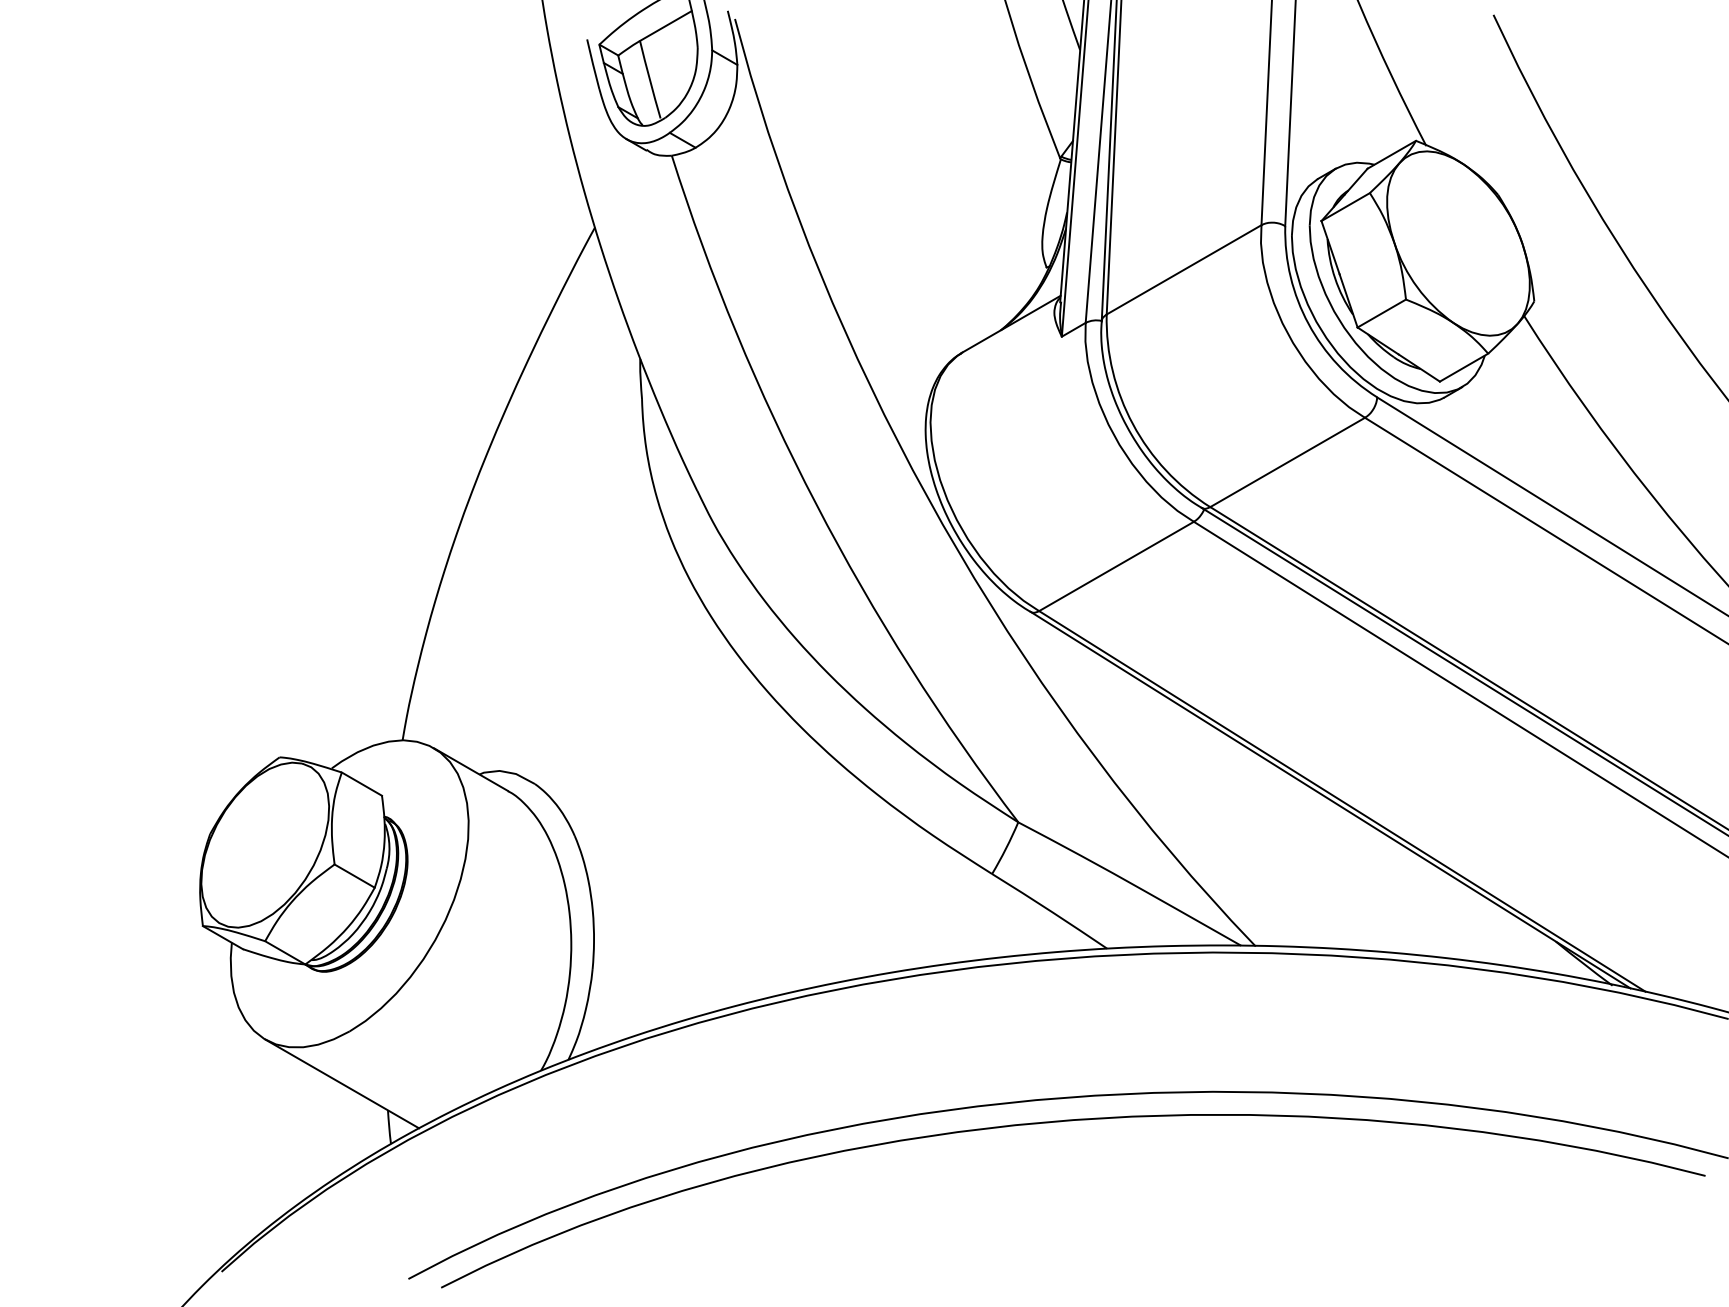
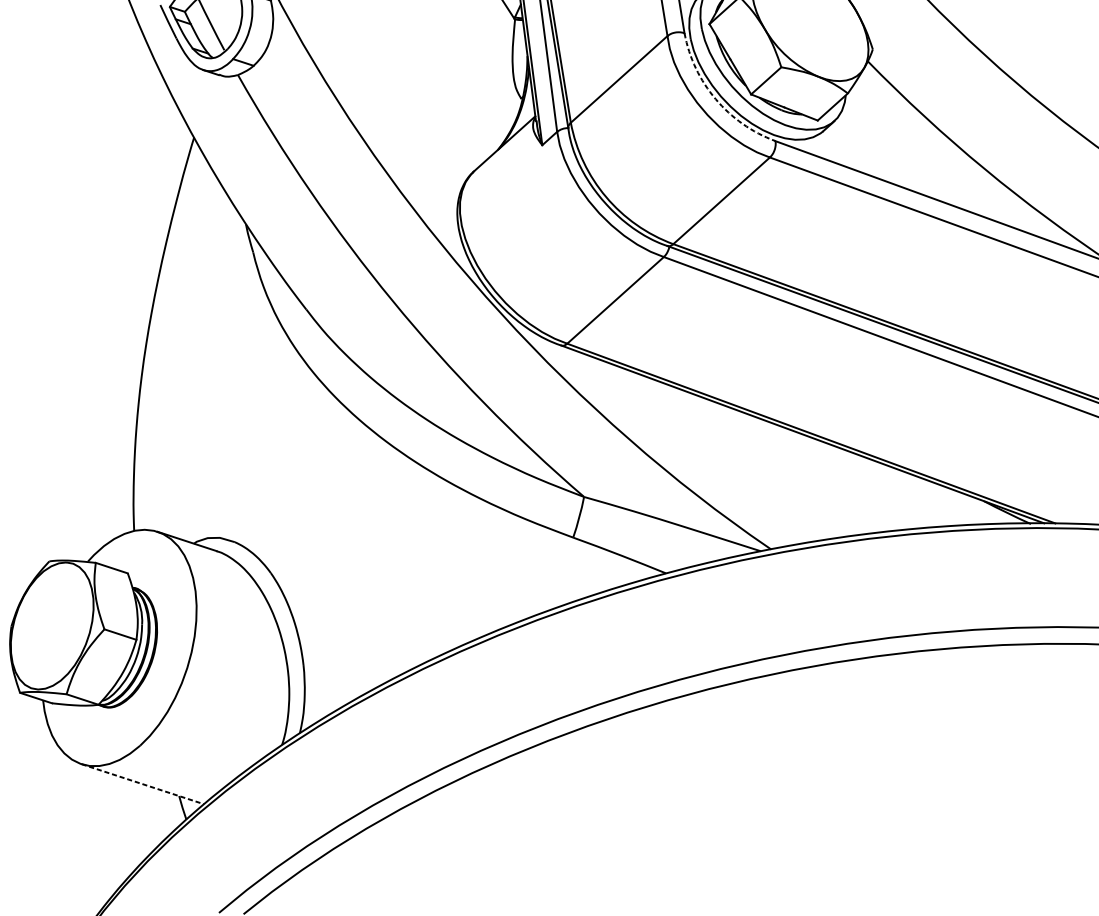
arc: (1308, 323) -> (715, 98), solid -> dashed
line: (342, 1084) -> (143, 784), solid -> dashed

